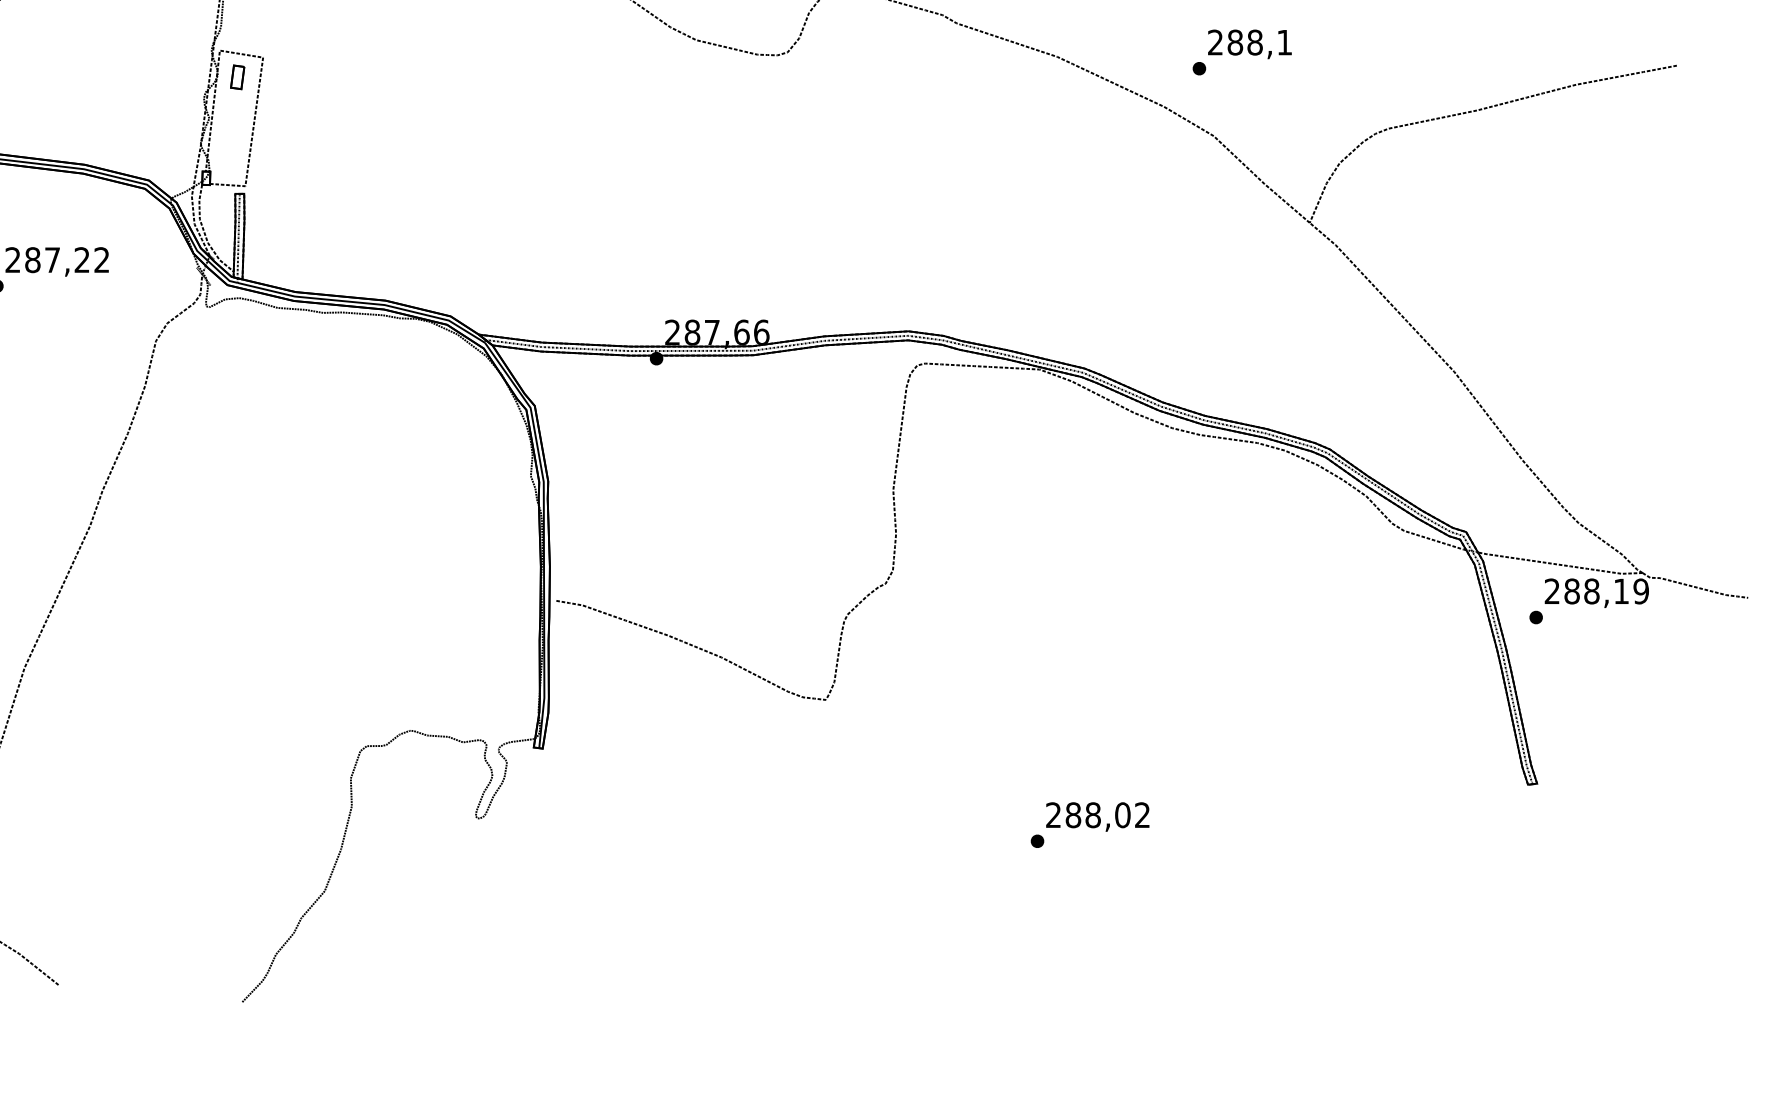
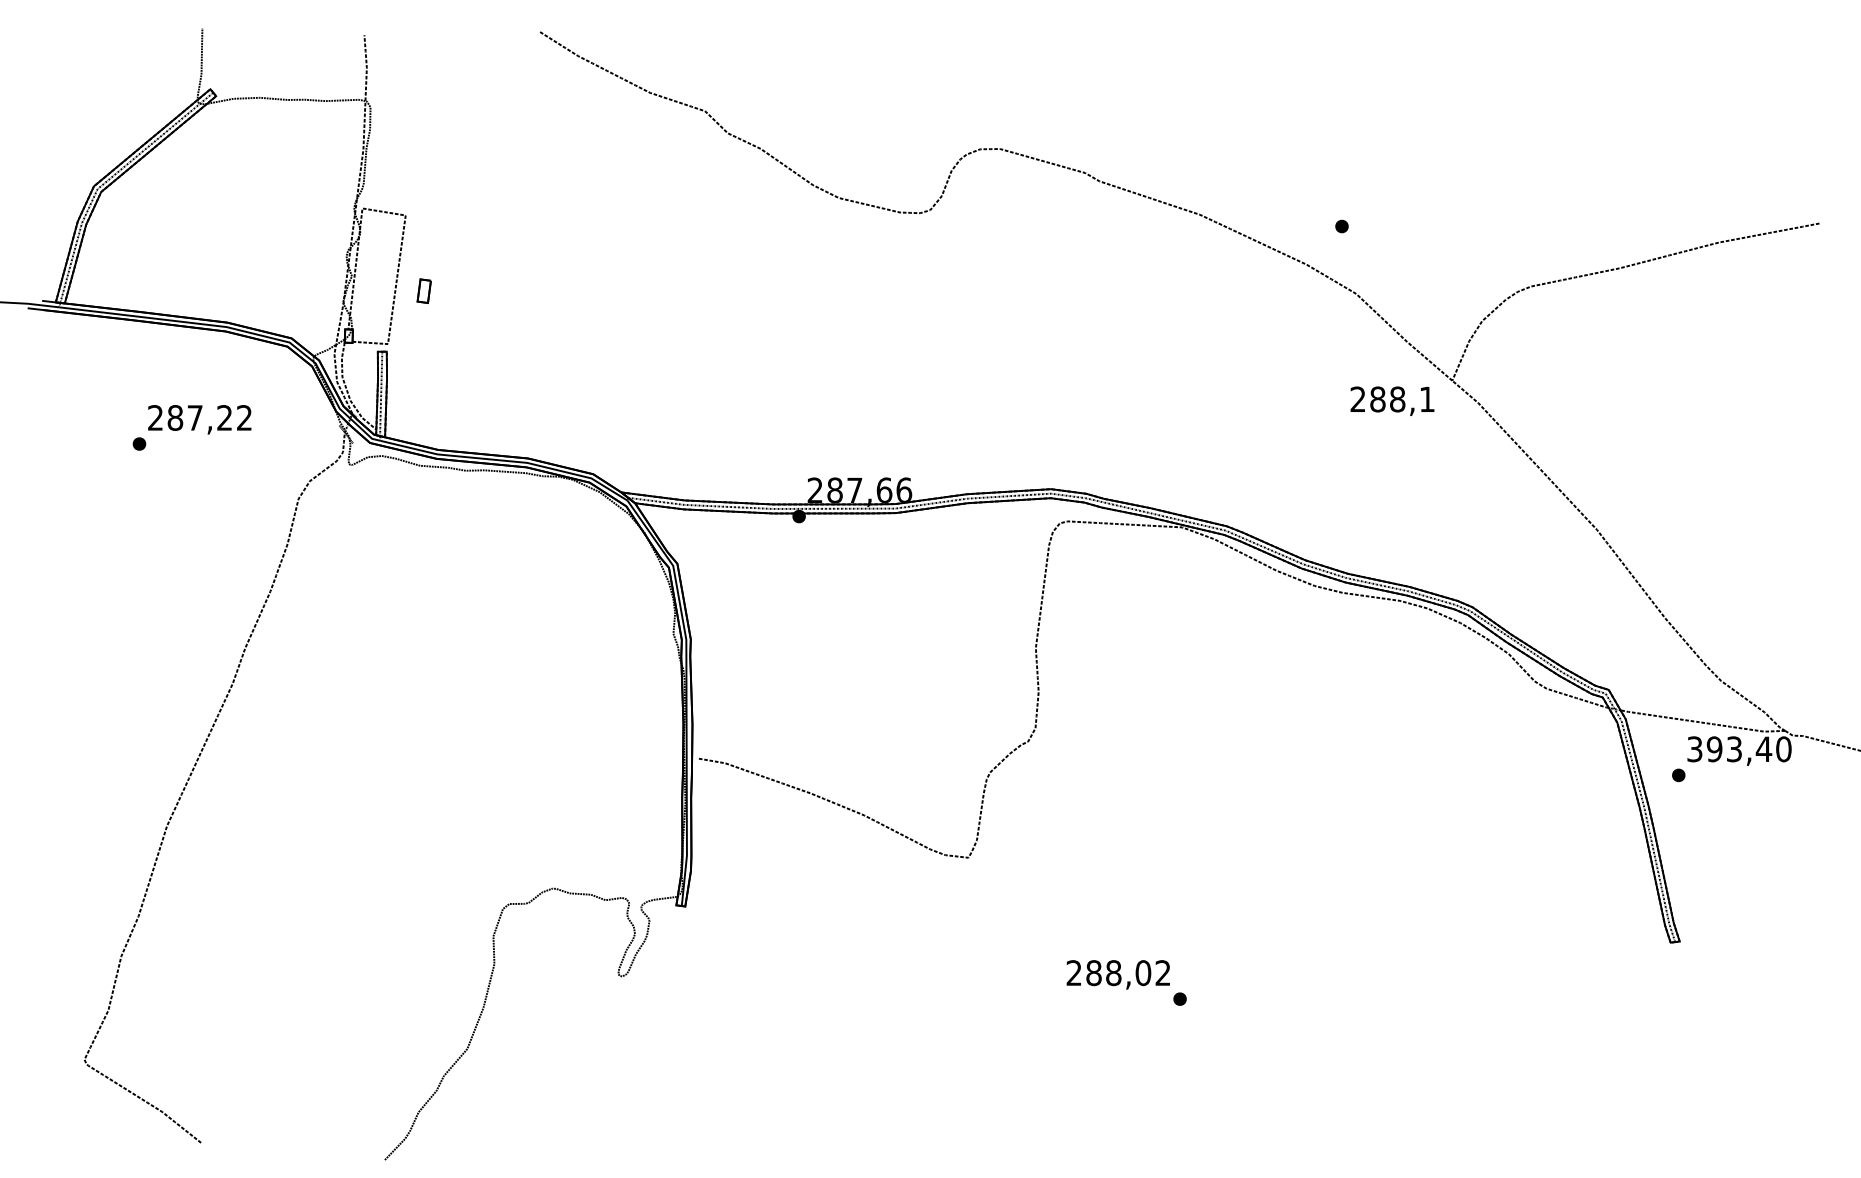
text: (1249, 43) -> (1392, 400), moved
part: (236, 76) -> (423, 290), moved
text: (1596, 591) -> (1739, 749), 288,19 -> 393,40
text: (1096, 816) -> (1117, 974), moved

